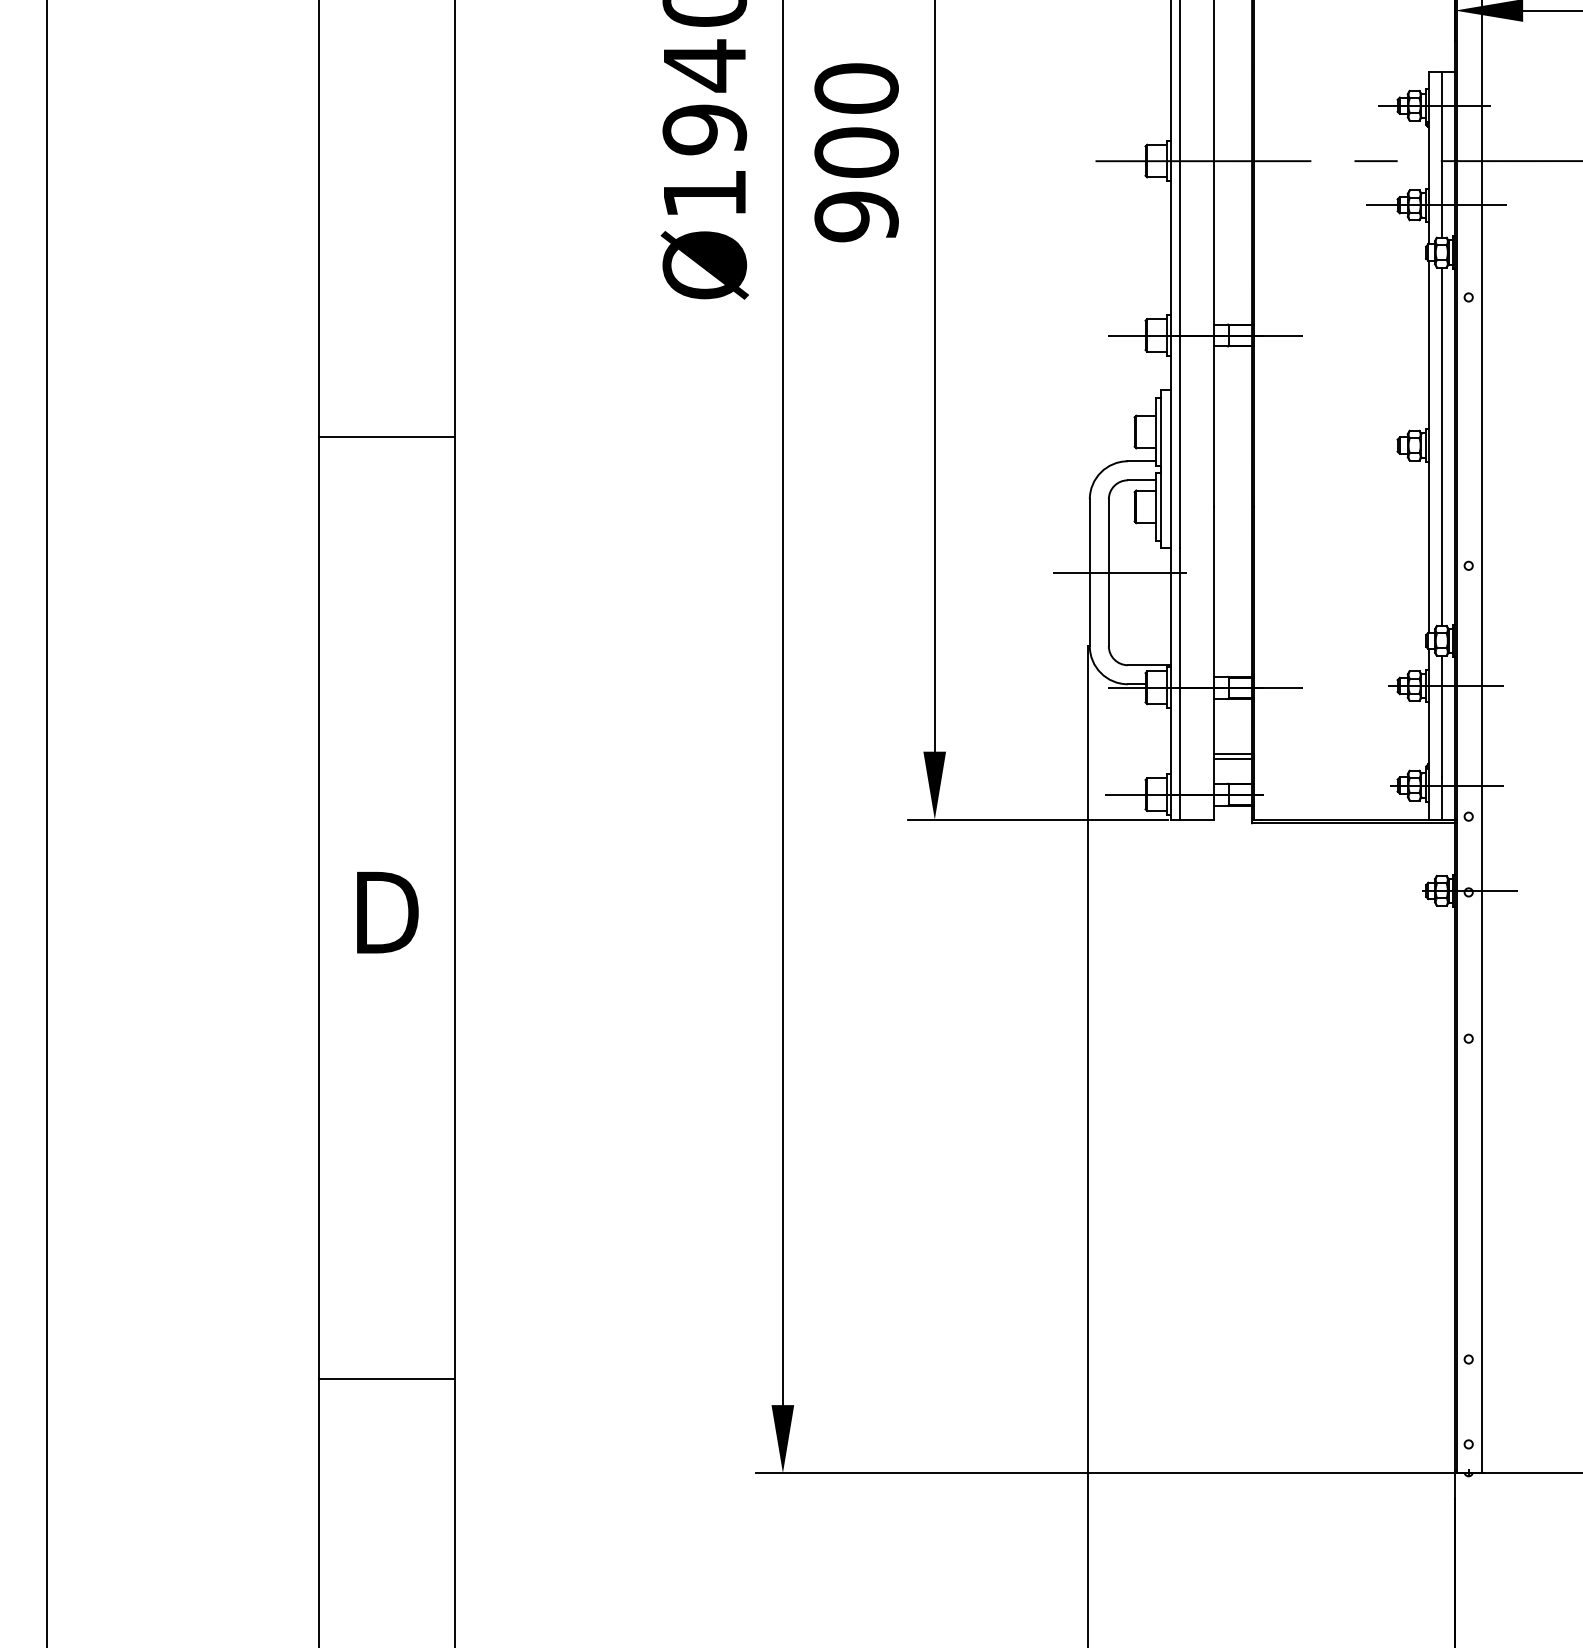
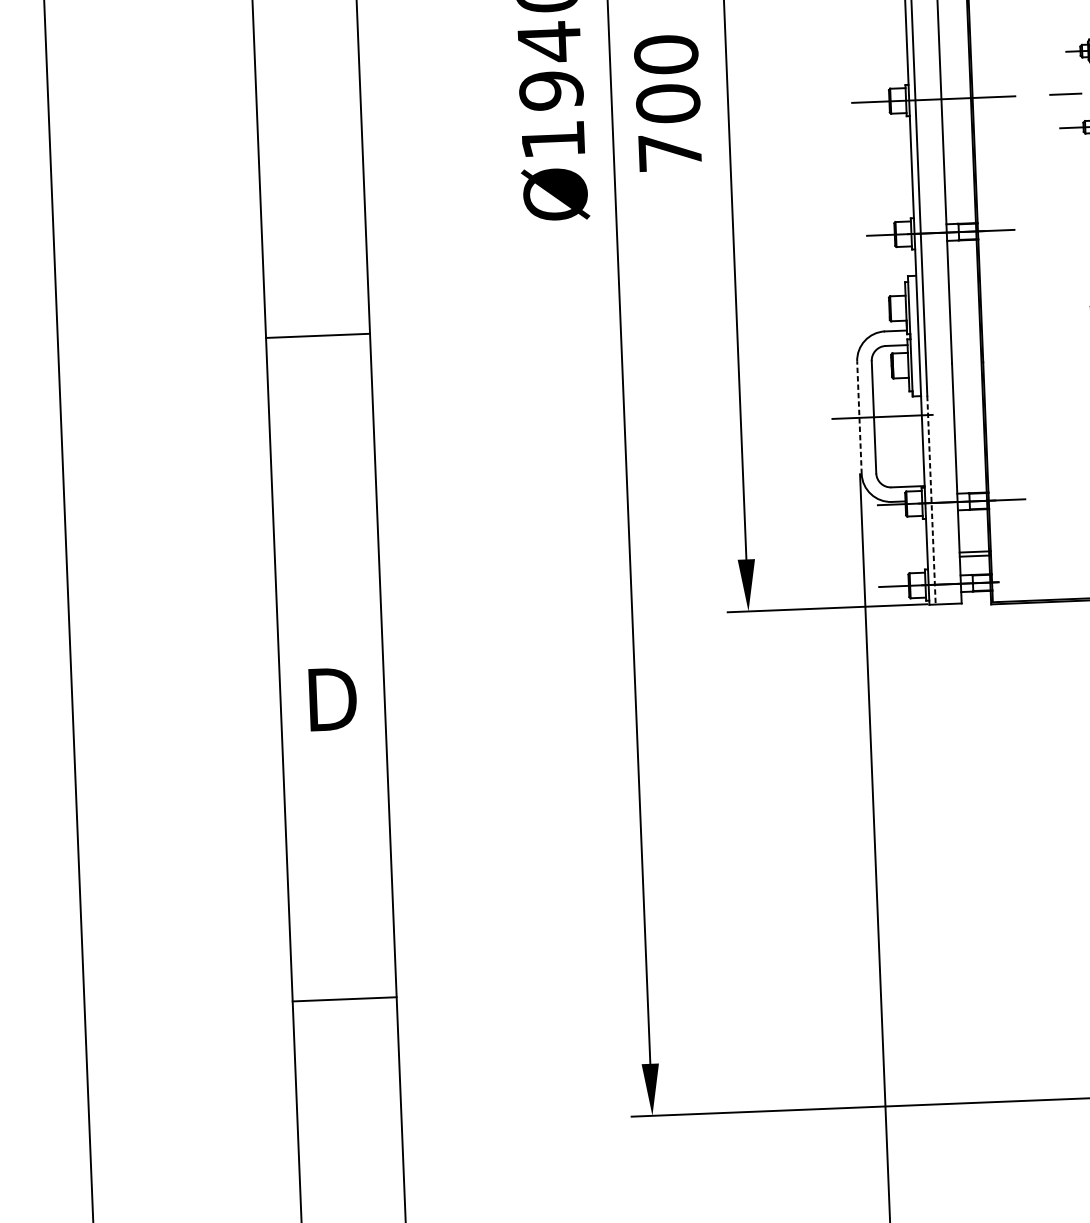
text: (856, 216) -> (670, 152), 900 -> 700
line: (1089, 572) -> (859, 417), solid -> dashed
line: (1179, 684) -> (931, 500), solid -> dashed
line: (387, 1378) -> (344, 999), moved

